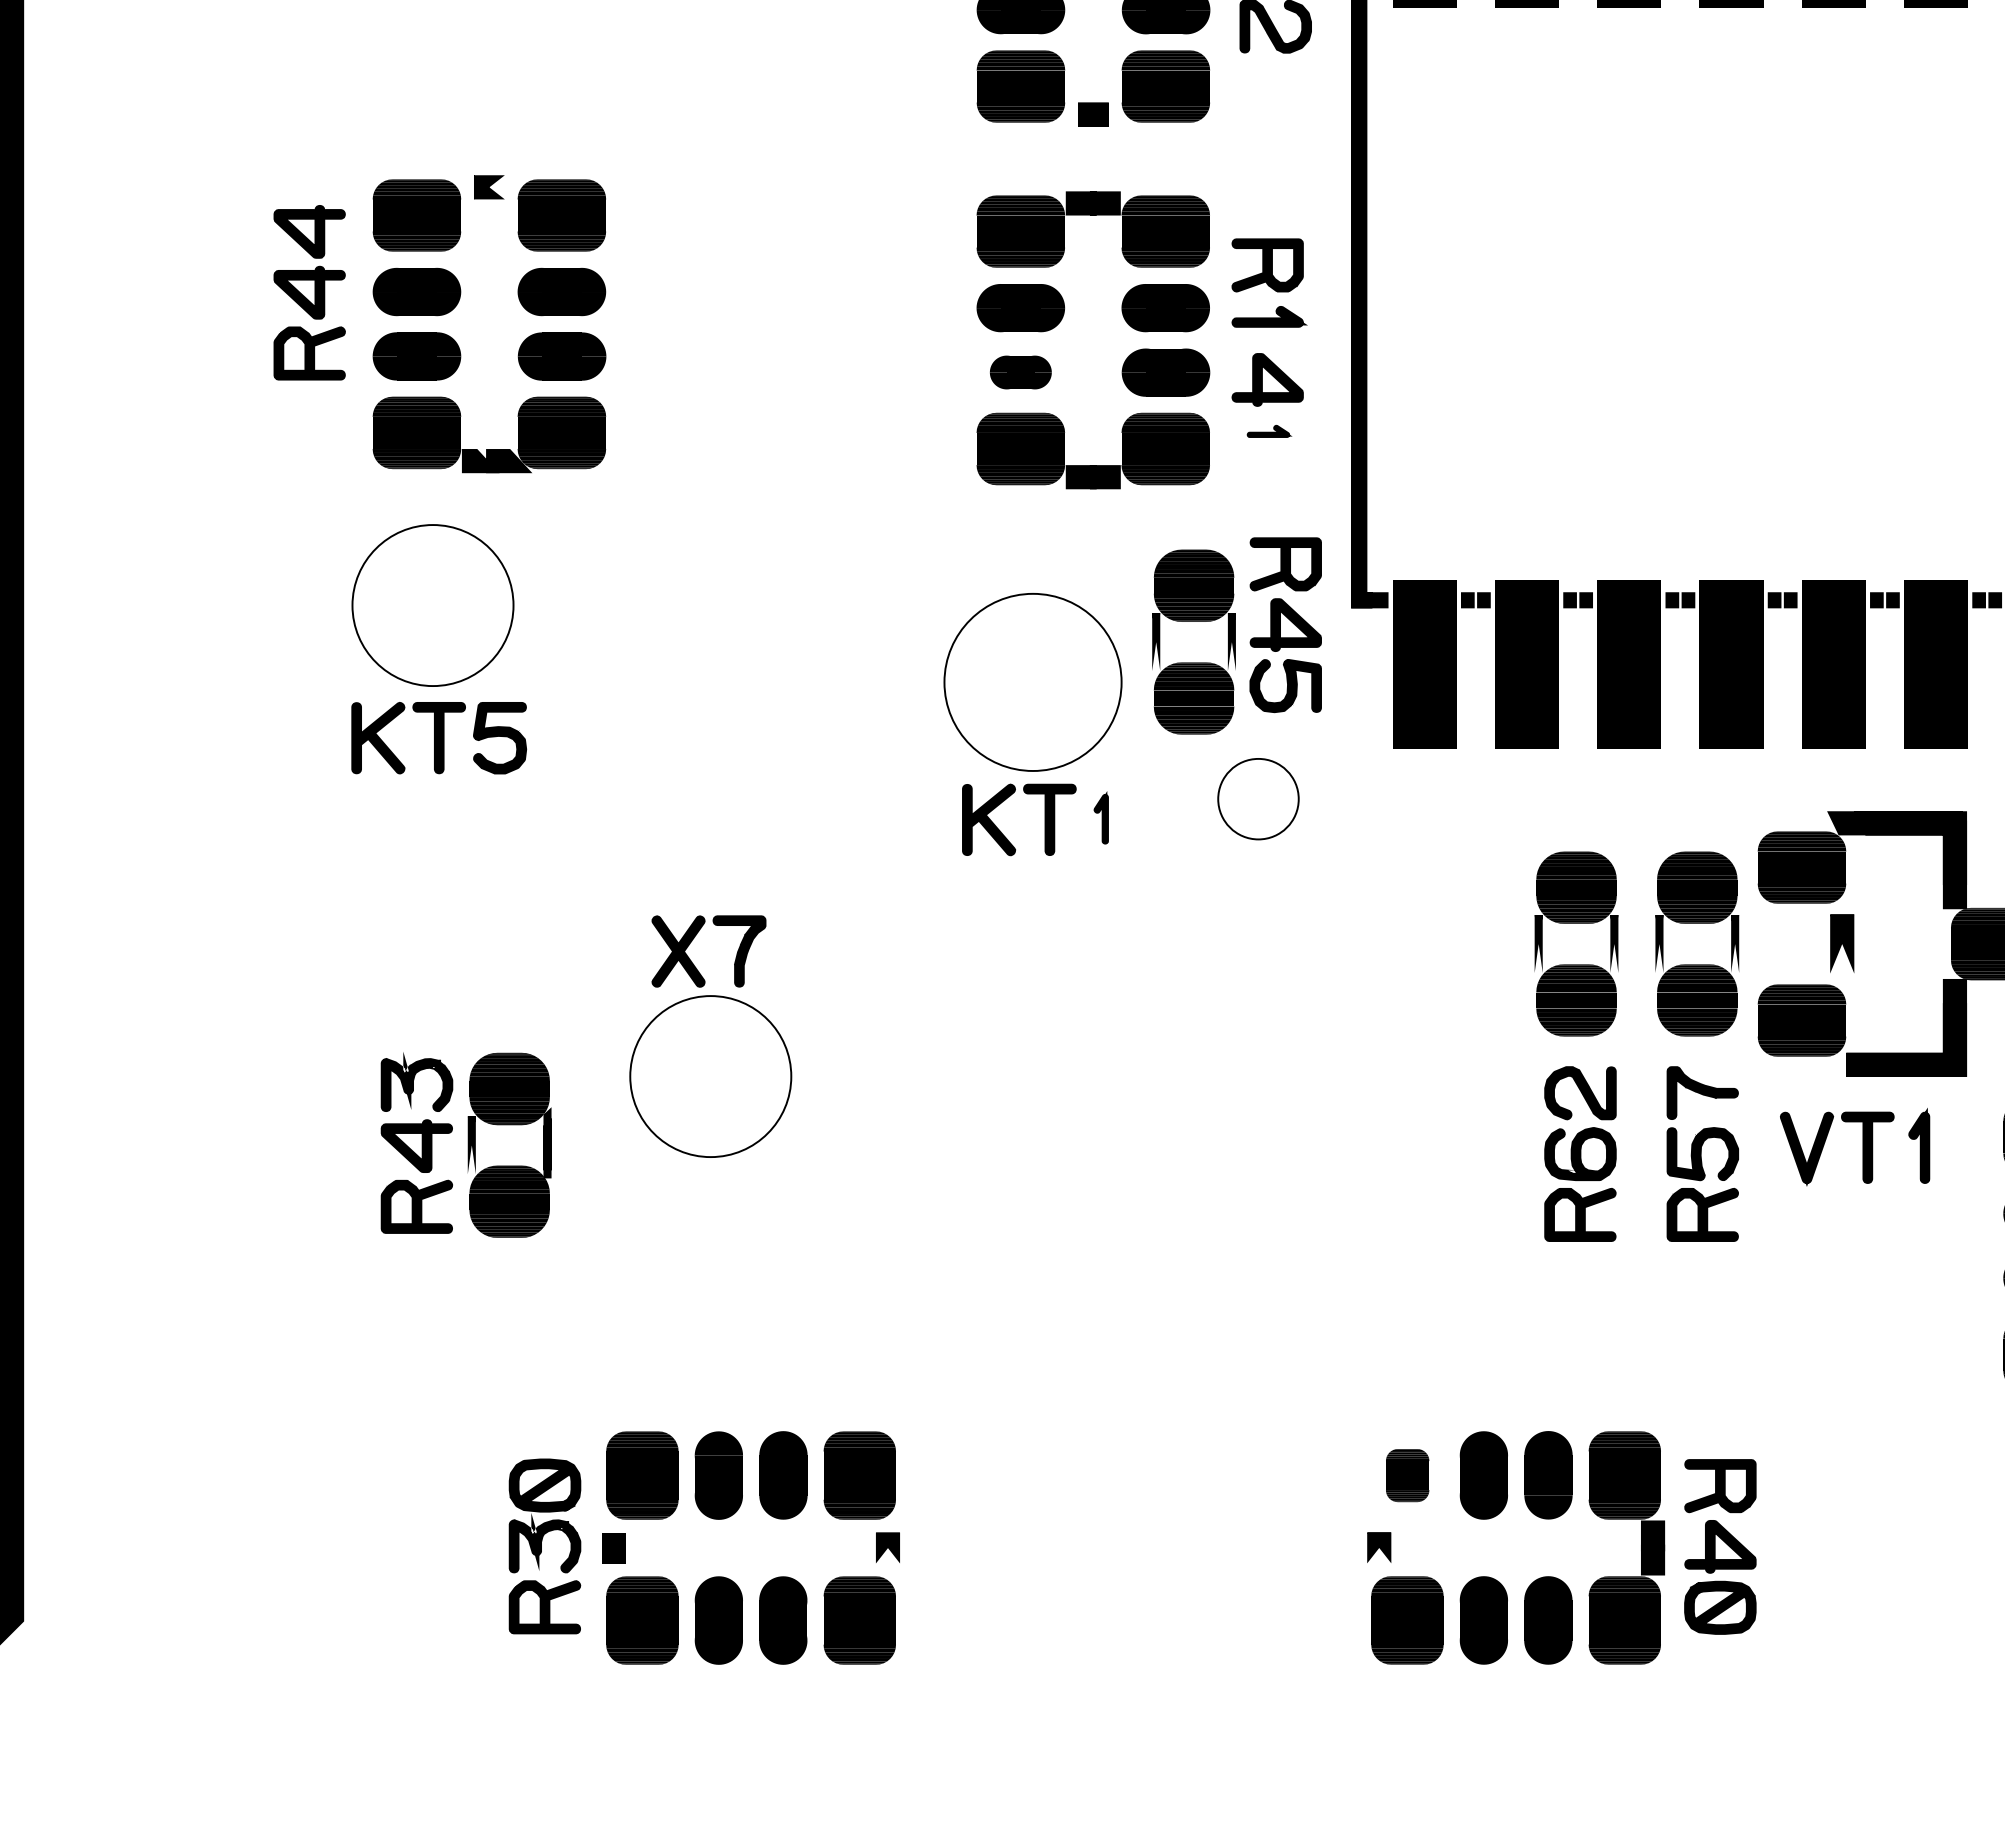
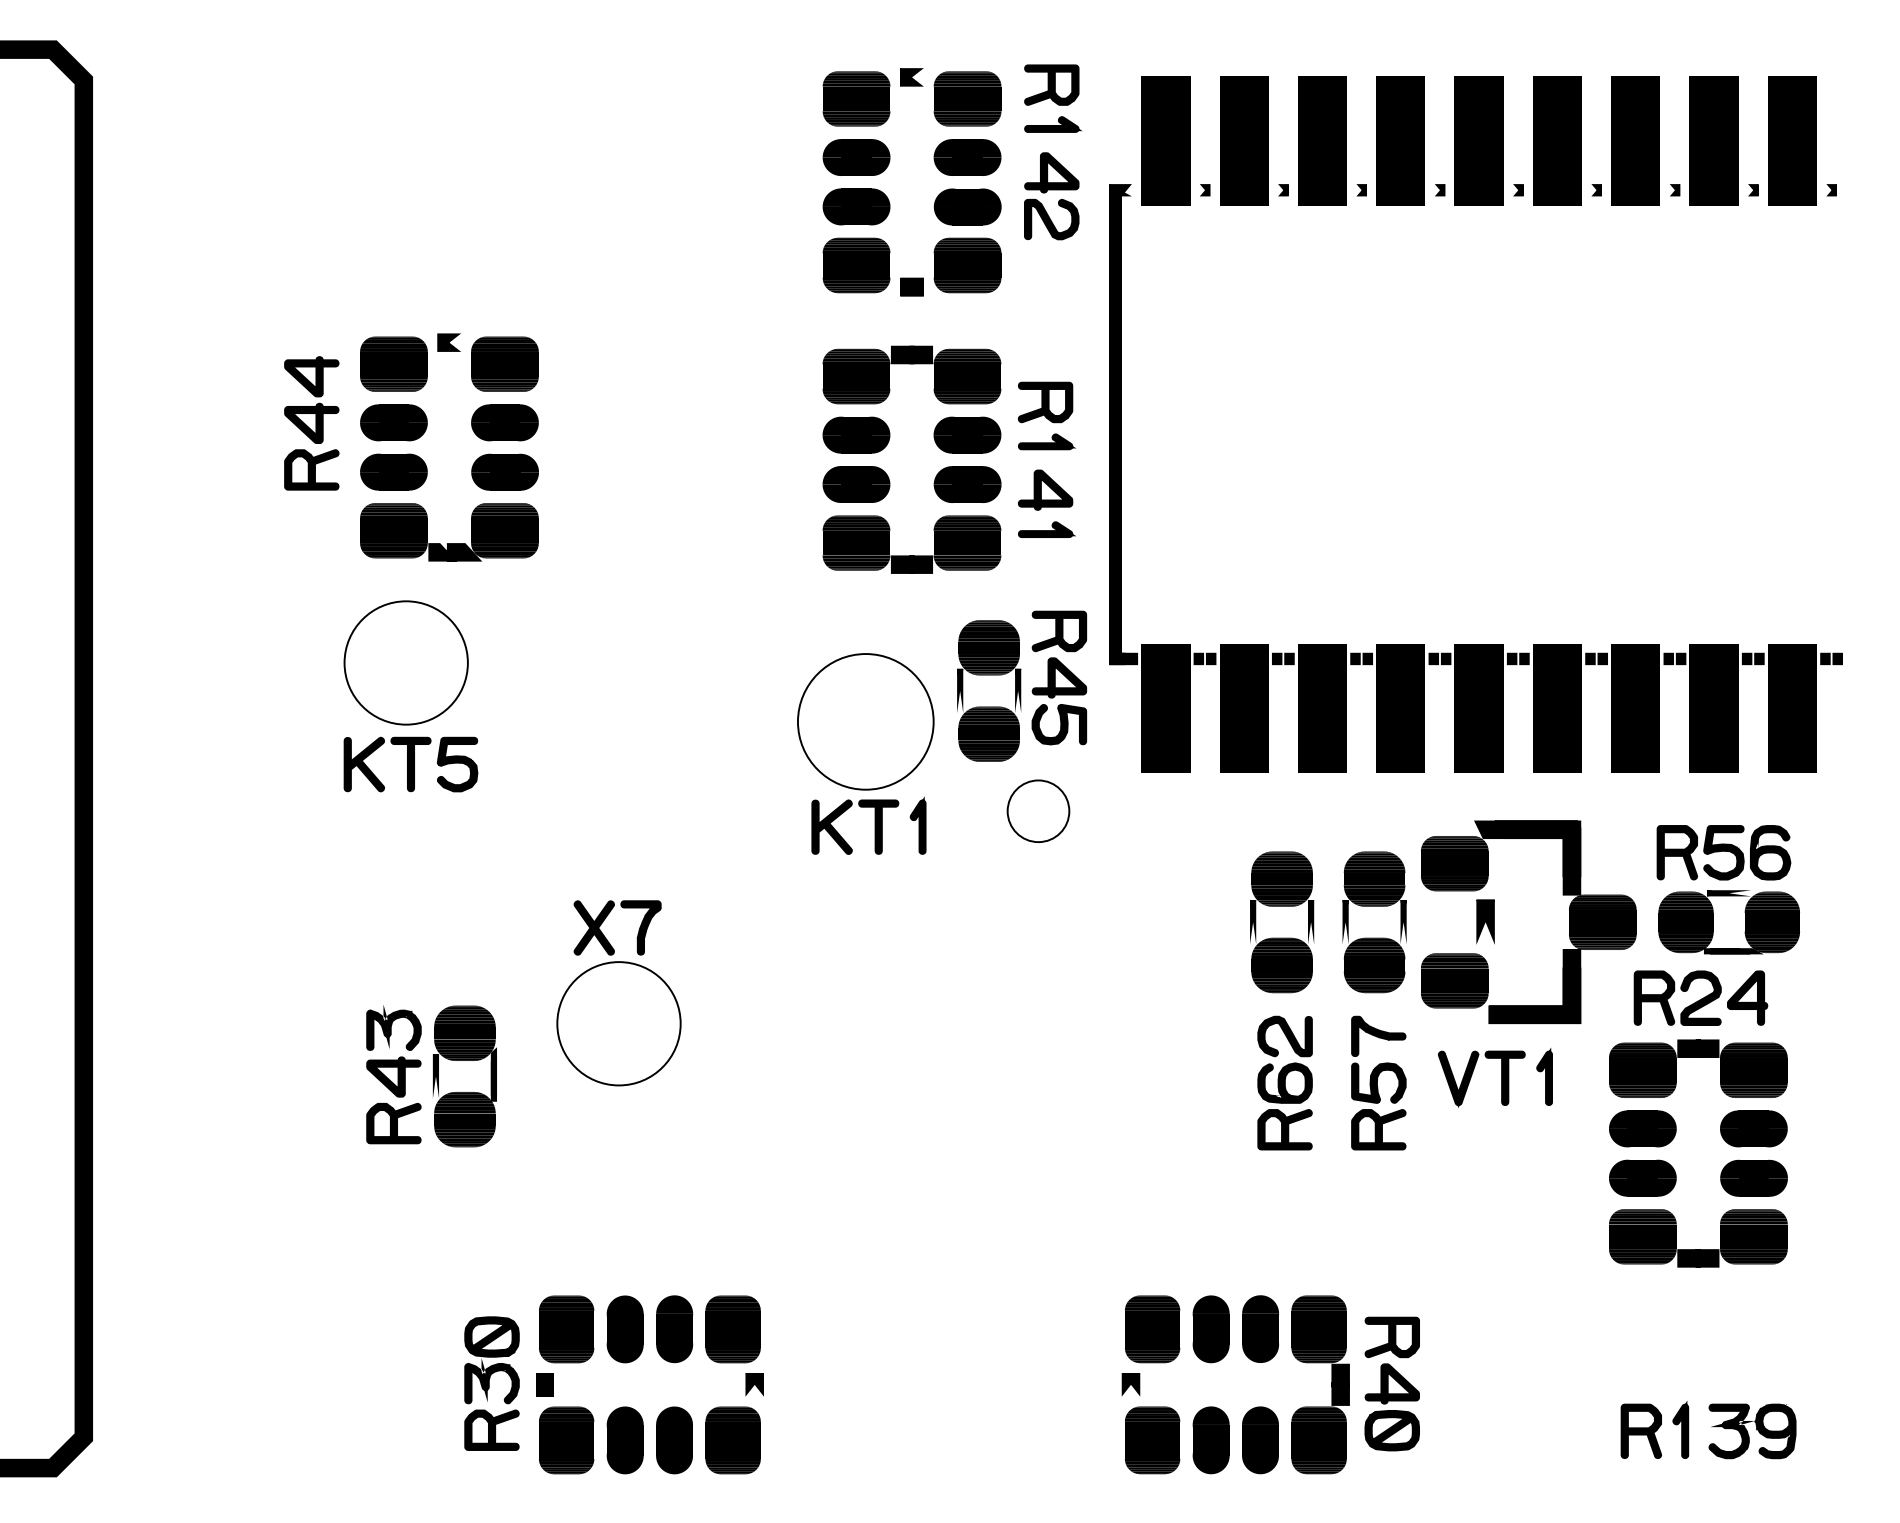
part: (1020, 372) -> (856, 484), size x1.43
part: (1268, 431) -> (1046, 529), size x1.67
part: (1100, 817) -> (917, 825), size x1.43
part: (1407, 1475) -> (1152, 1329), size x1.67

